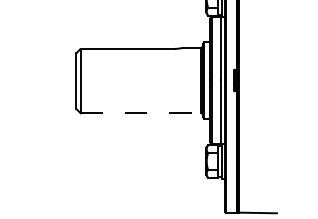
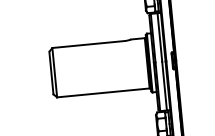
line: (141, 113) -> (103, 93), dashed -> solid

